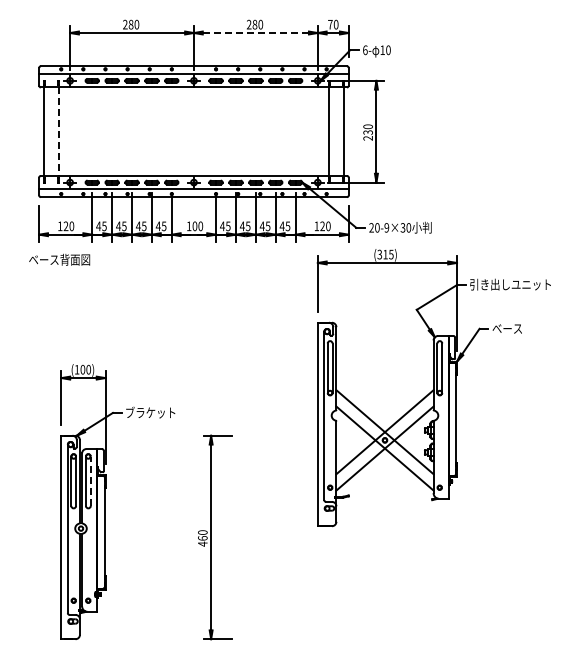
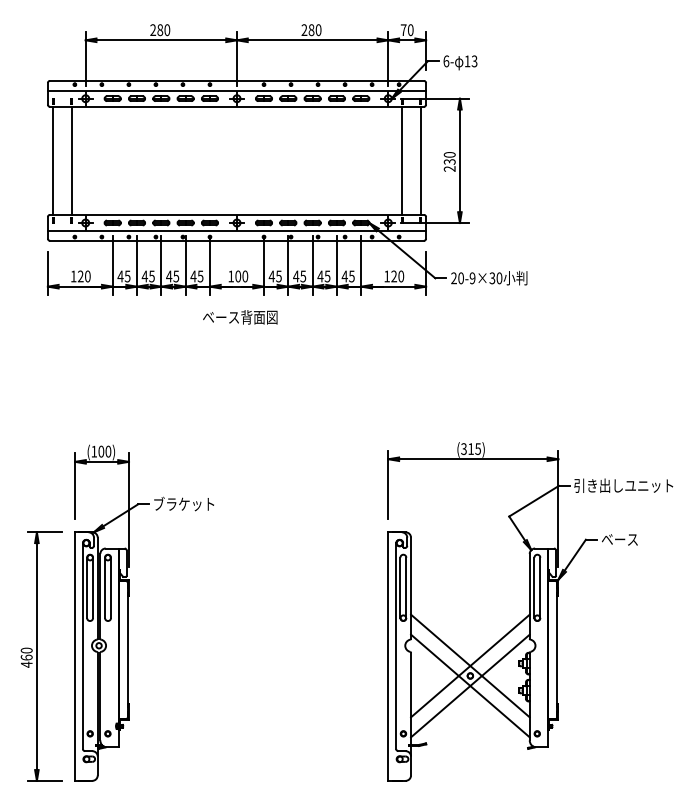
line: (255, 33) -> (312, 40), dashed -> solid
text: (388, 49) -> (474, 60), 10 -> 13
line: (59, 132) -> (72, 161), dashed -> solid
text: (59, 259) -> (240, 316), moved
part: (433, 388) -> (529, 612), moved
line: (90, 481) -> (110, 588), dashed -> solid
part: (215, 537) -> (42, 656), moved

